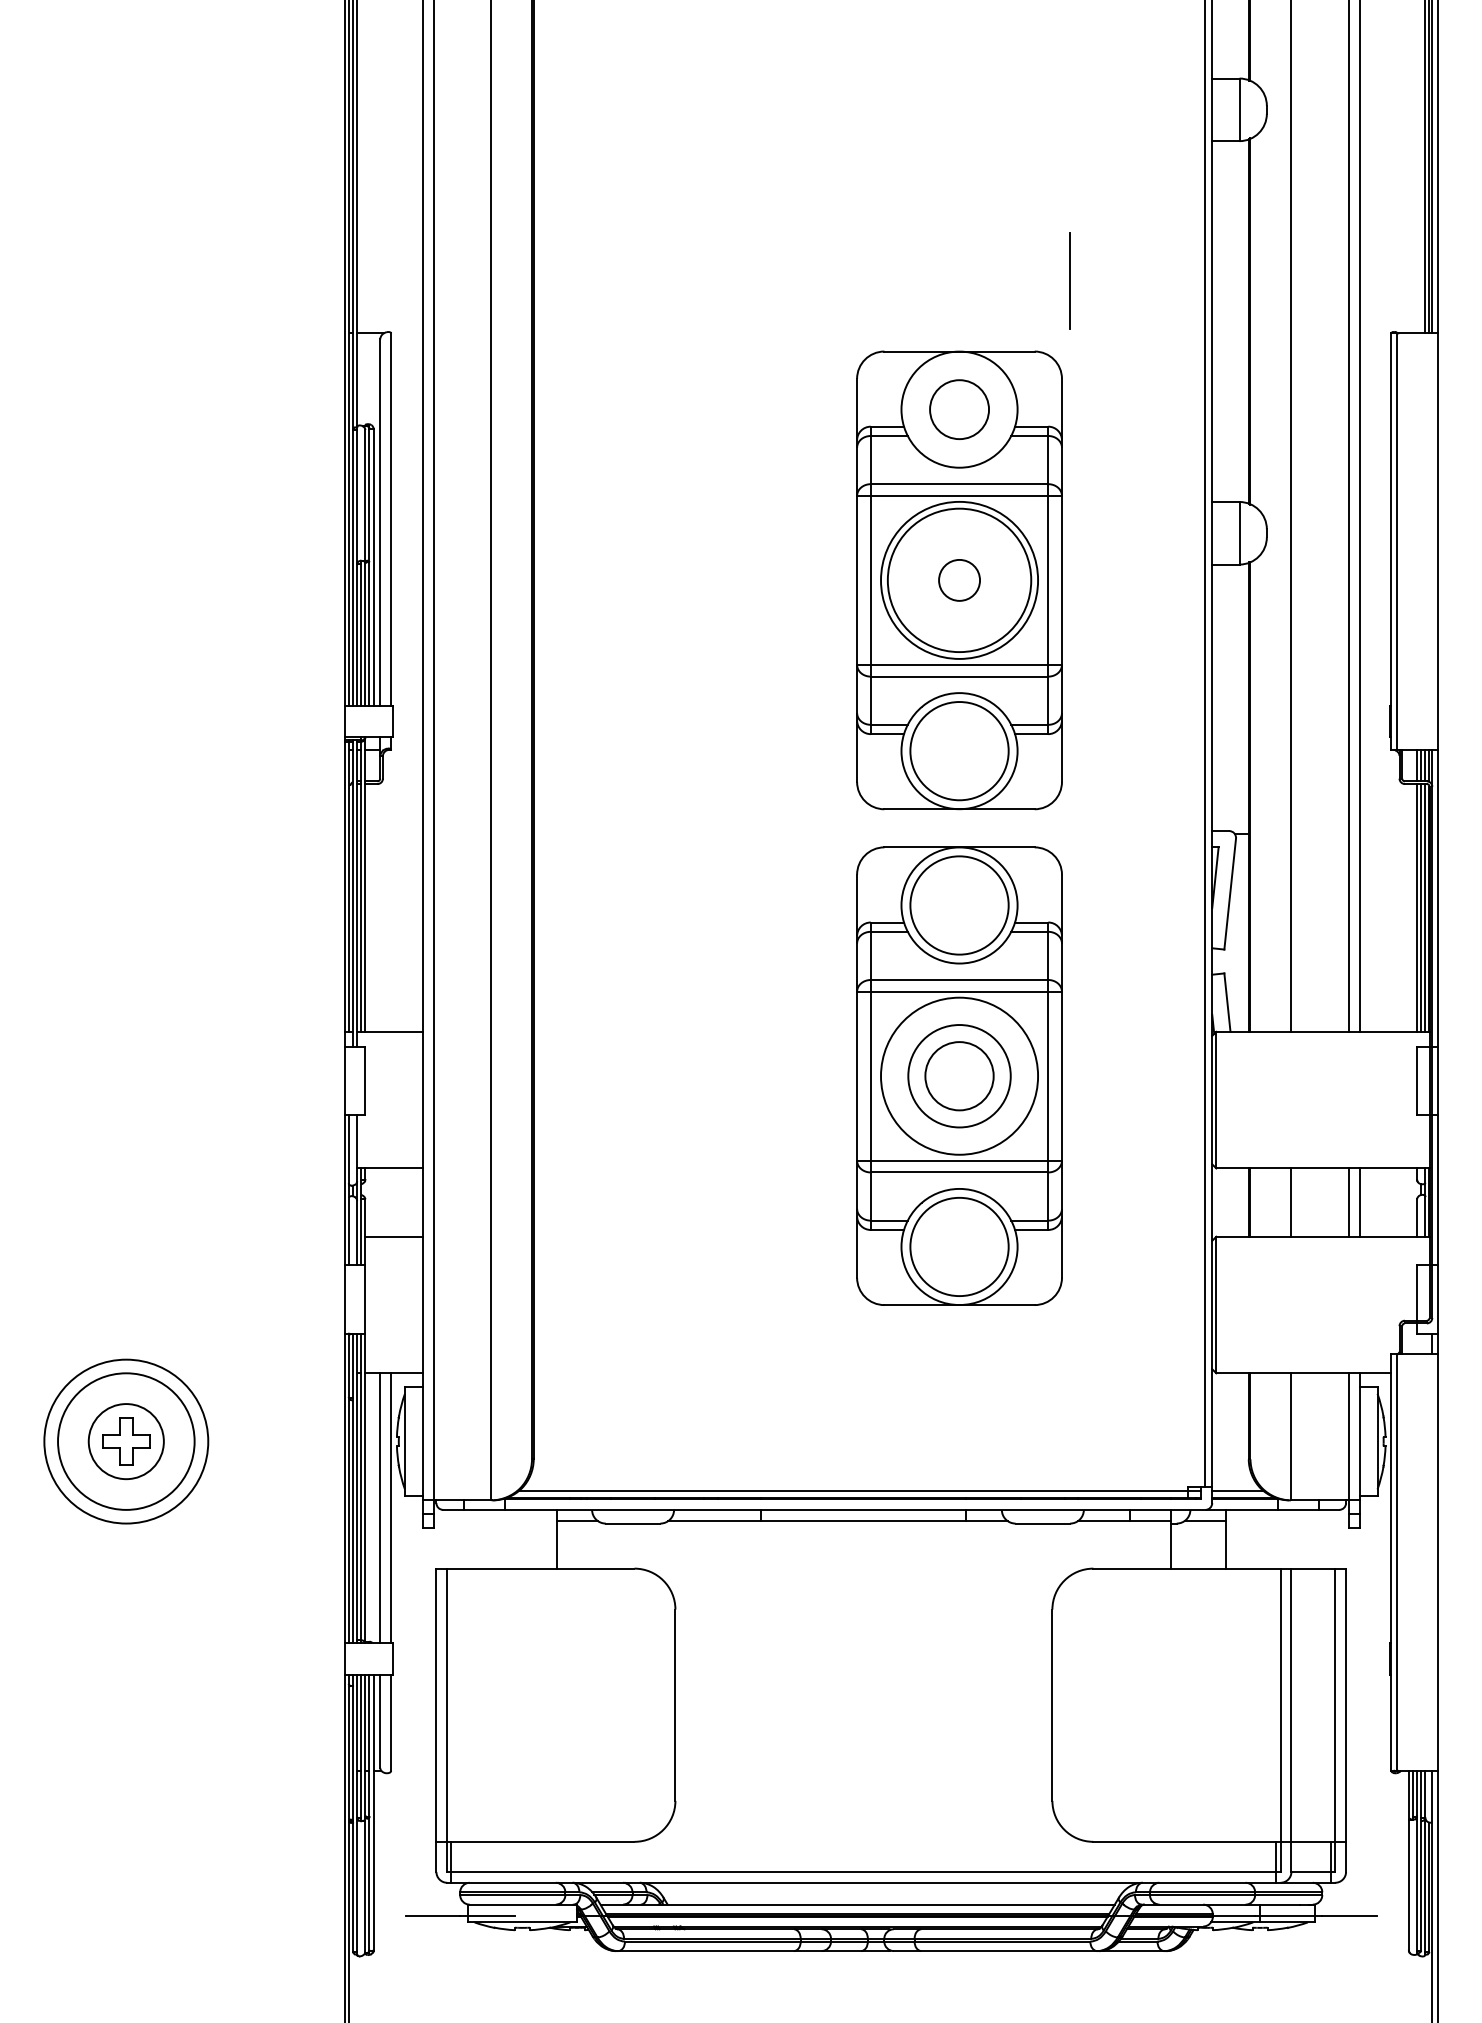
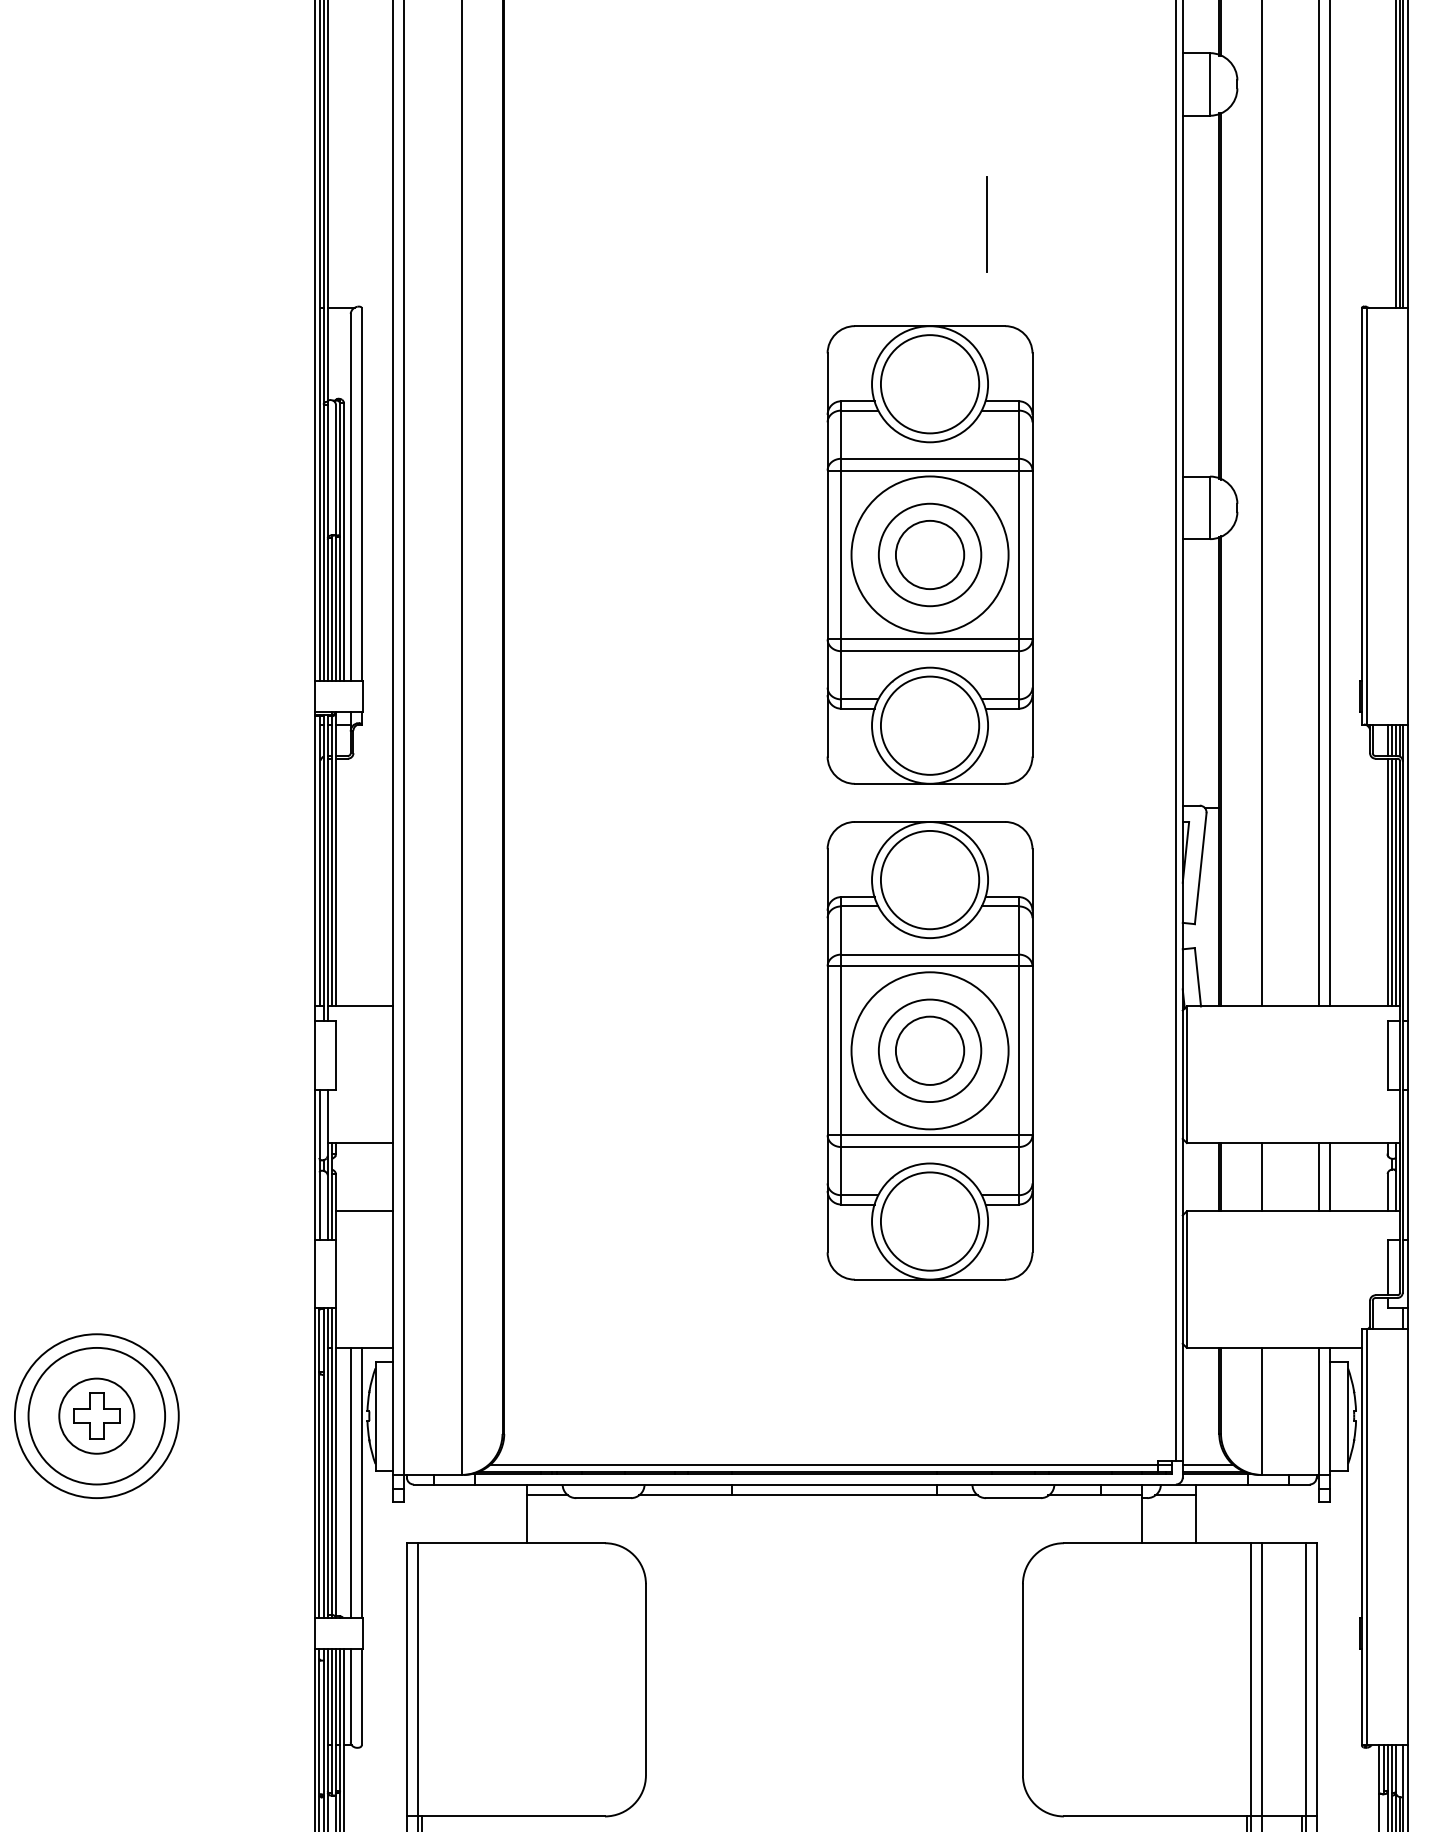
line: (1069, 280) -> (987, 224), moved
circle: (959, 409) -> (930, 384), size x1.67
circle: (959, 580) -> (930, 555), size x0.71
circle: (959, 580) -> (930, 555), size x1.67

